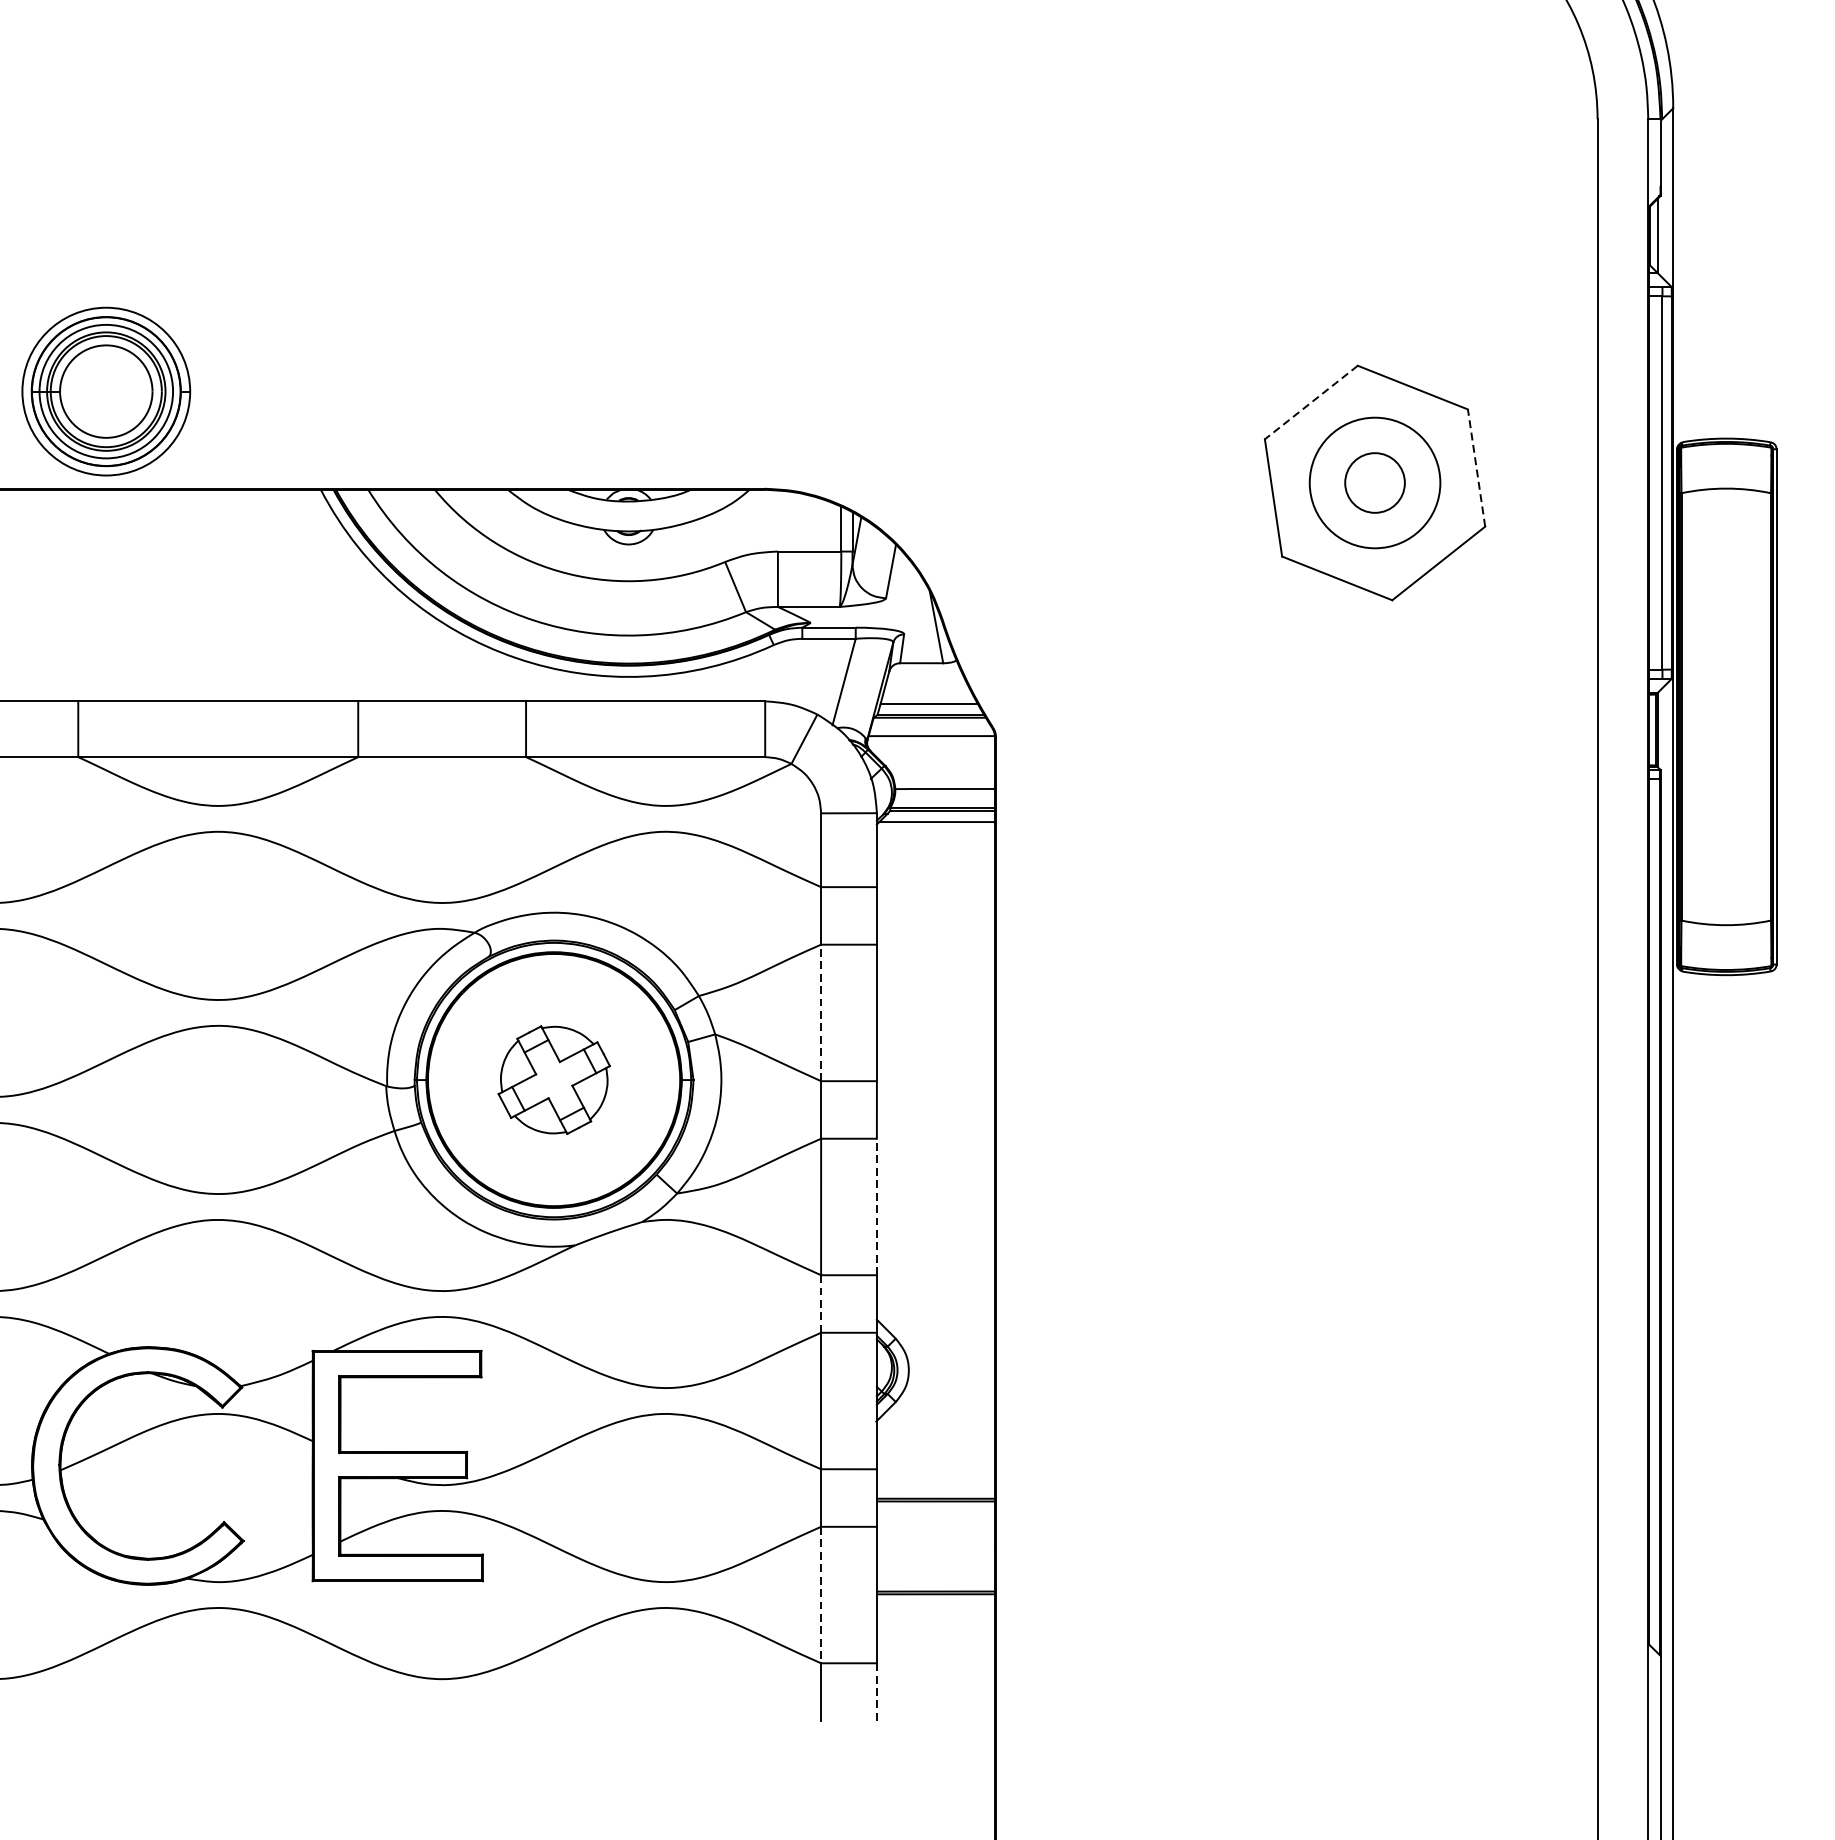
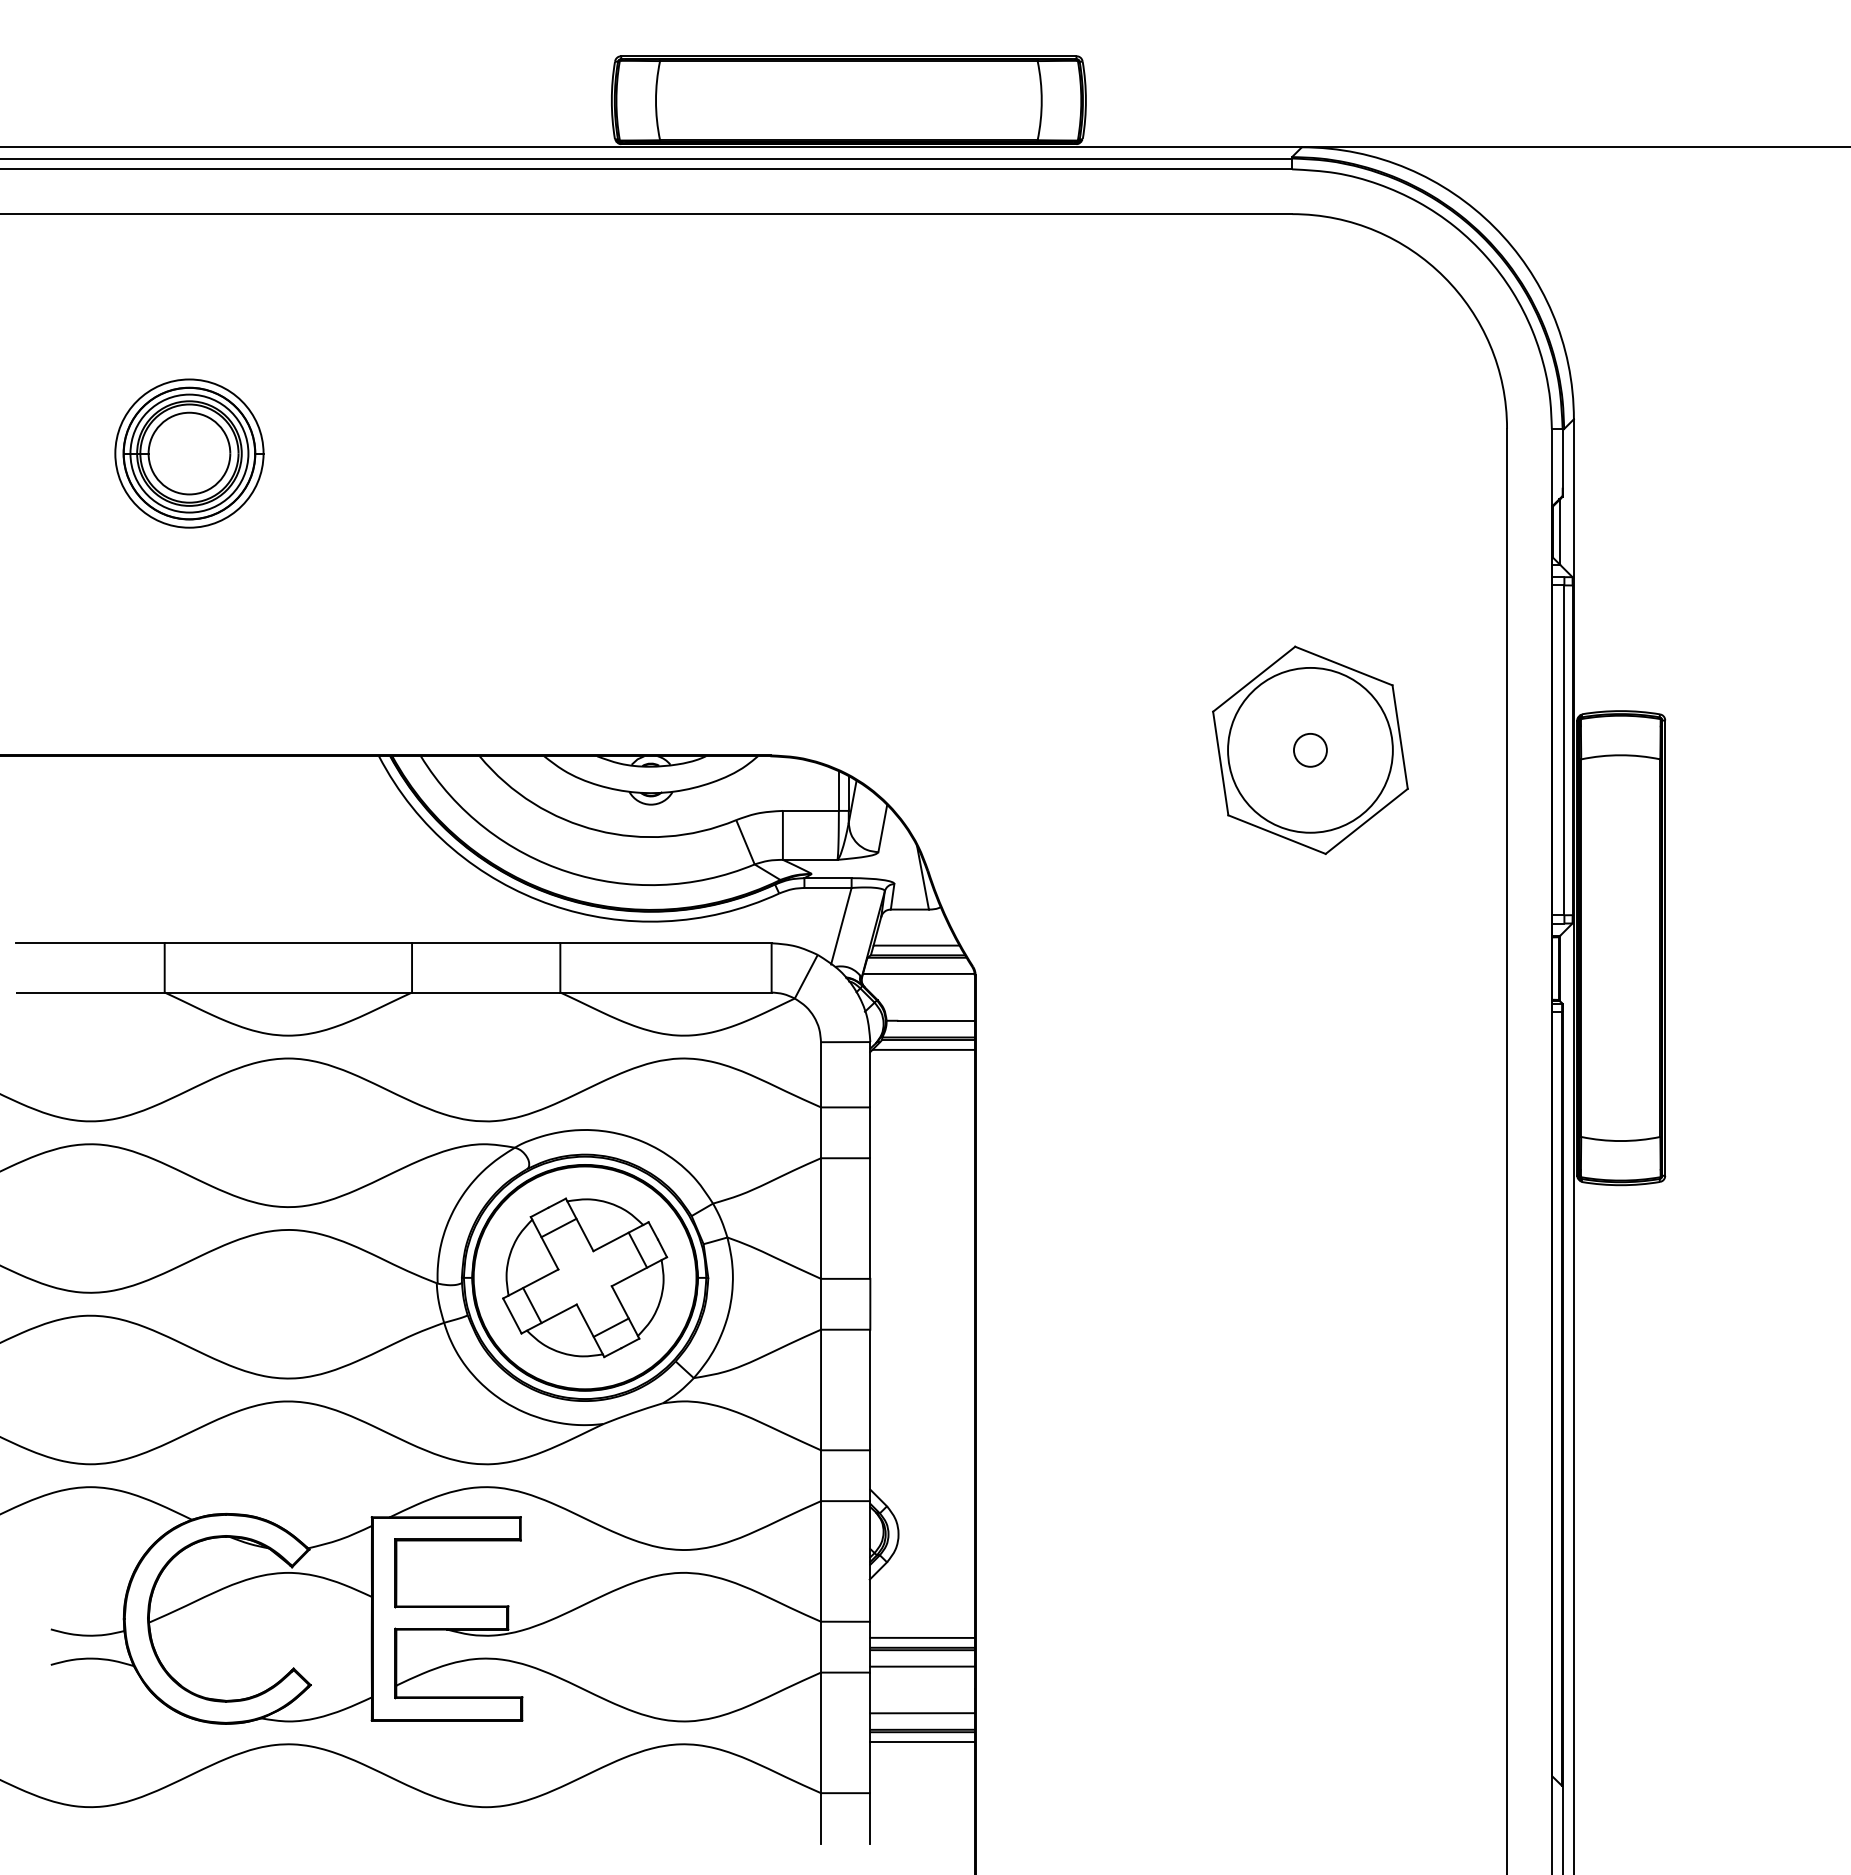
part: (106, 391) -> (189, 453), moved
line: (1310, 402) -> (1253, 679), dashed -> solid
line: (1476, 467) -> (1400, 736), dashed -> solid
circle: (1373, 482) -> (1309, 749), size x0.62
circle: (1375, 482) -> (1310, 749), size x1.43
line: (821, 1012) -> (821, 1218), dashed -> solid
part: (554, 1079) -> (585, 1277), size x1.67
line: (877, 1206) -> (870, 1389), dashed -> solid
line: (821, 1303) -> (821, 1475), dashed -> solid
line: (935, 1487) -> (922, 1637), added
line: (935, 1519) -> (922, 1666), added
line: (935, 1573) -> (922, 1713), added
line: (821, 1595) -> (821, 1733), dashed -> solid
line: (935, 1605) -> (922, 1742), added
line: (877, 1691) -> (870, 1818), dashed -> solid

